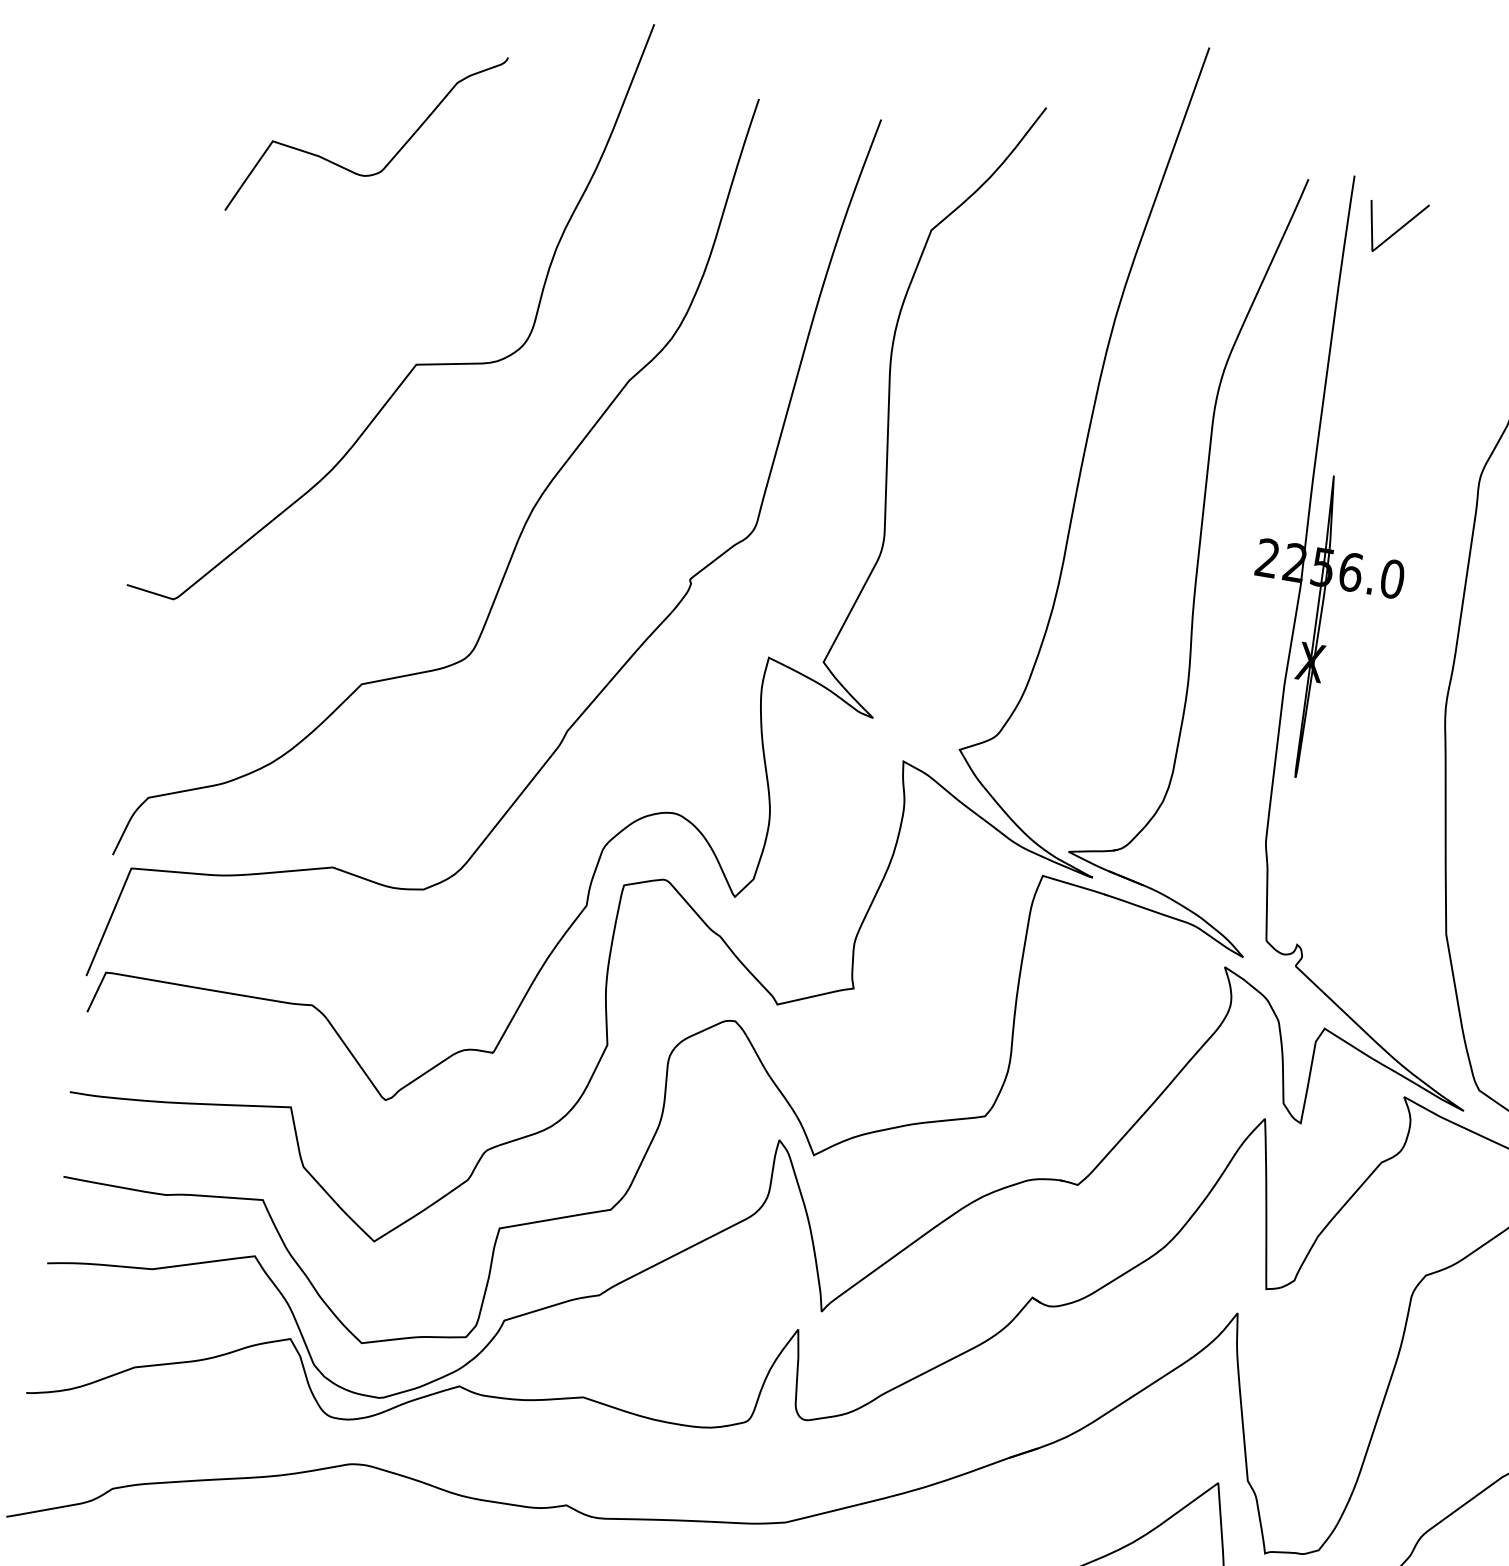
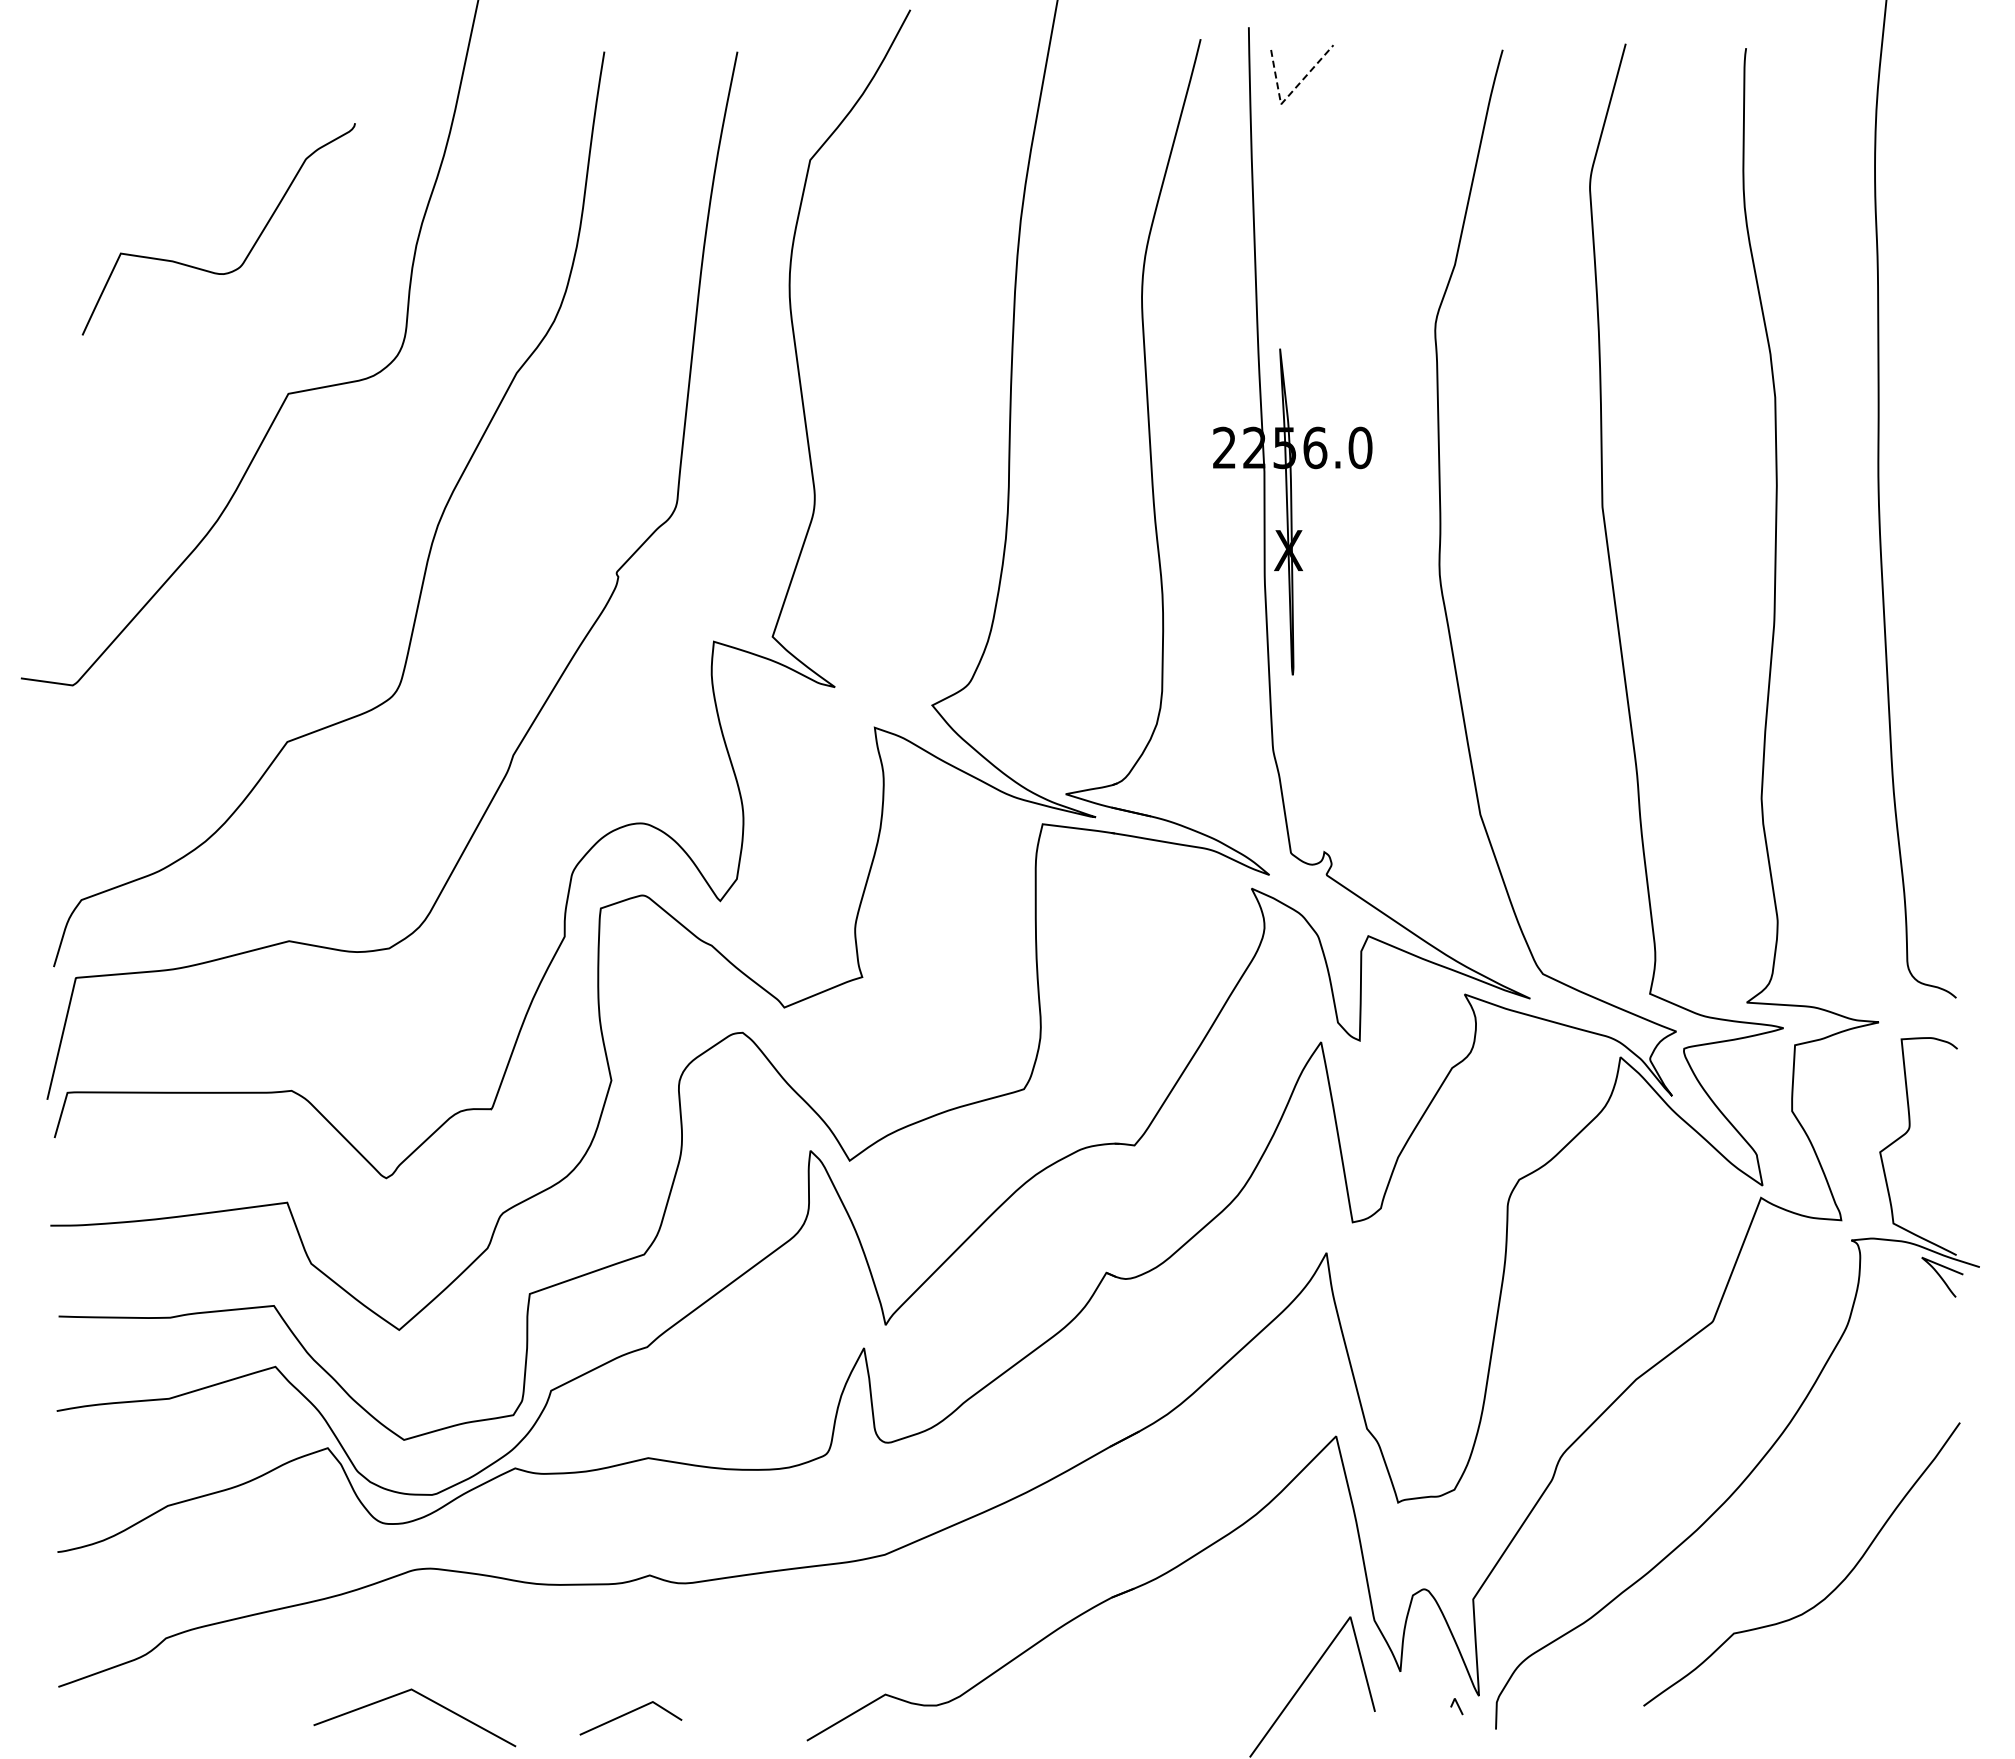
curve: (393, 155) -> (251, 247), moved
line: (1380, 245) -> (1288, 96), solid -> dashed

